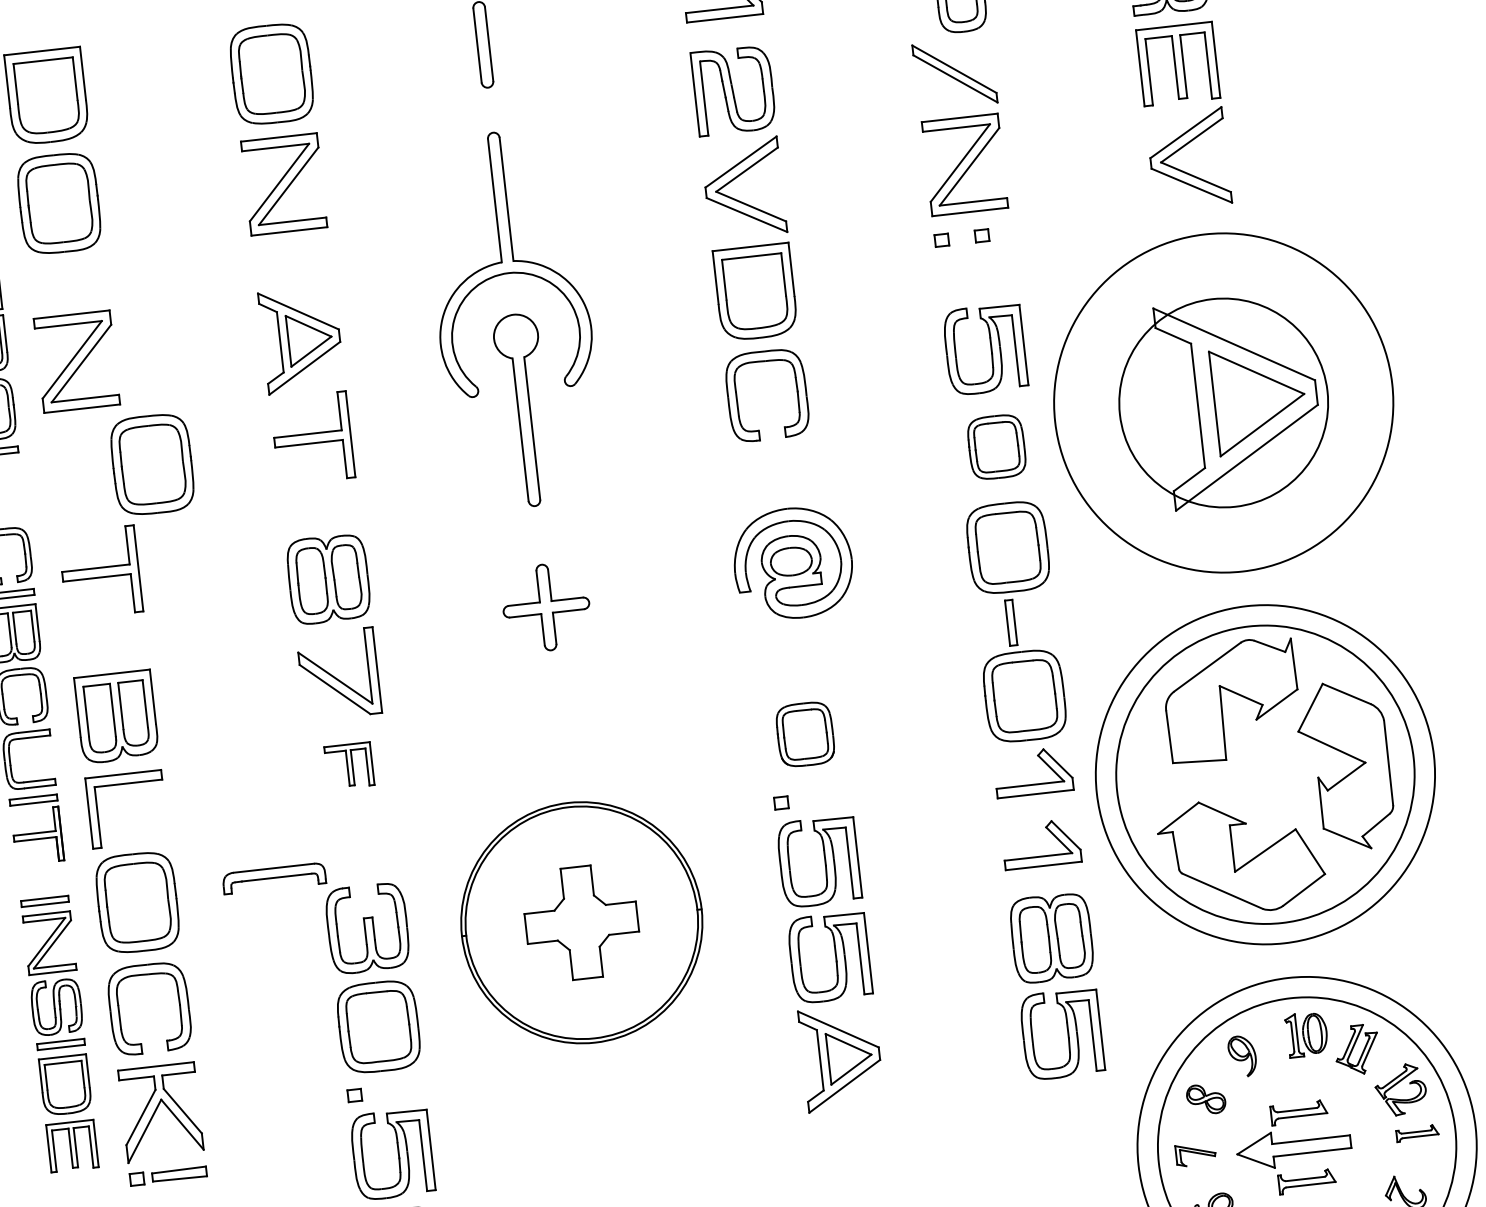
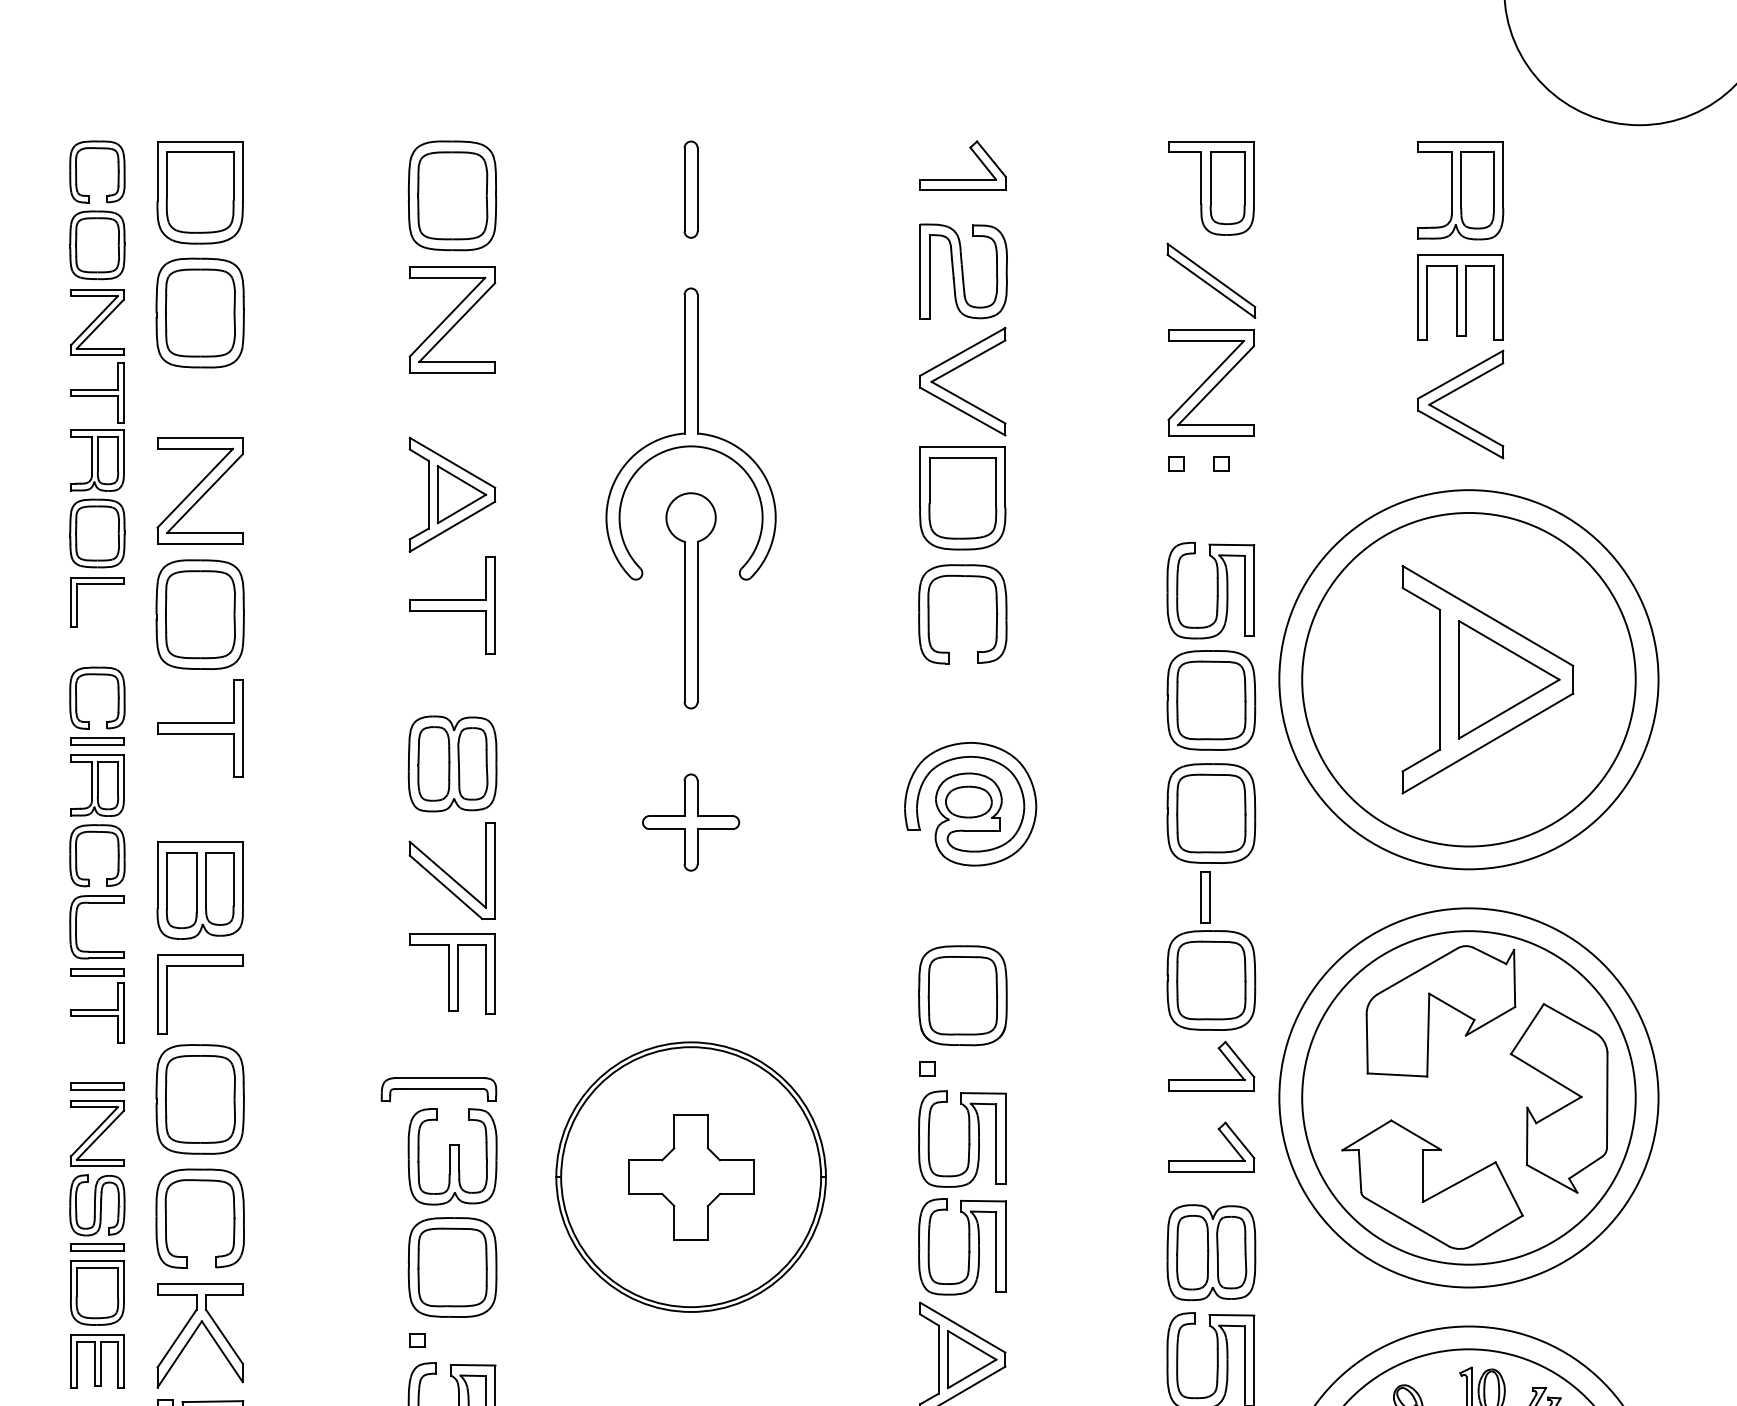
circle: (1223, 402) -> (1468, 679), size x1.43
part: (996, 447) -> (1211, 700), size x1.43
part: (151, 464) -> (199, 614), moved
part: (804, 734) -> (962, 995), size x1.43
part: (349, 765) -> (452, 973), size x1.67
part: (273, 878) -> (438, 1089), moved

